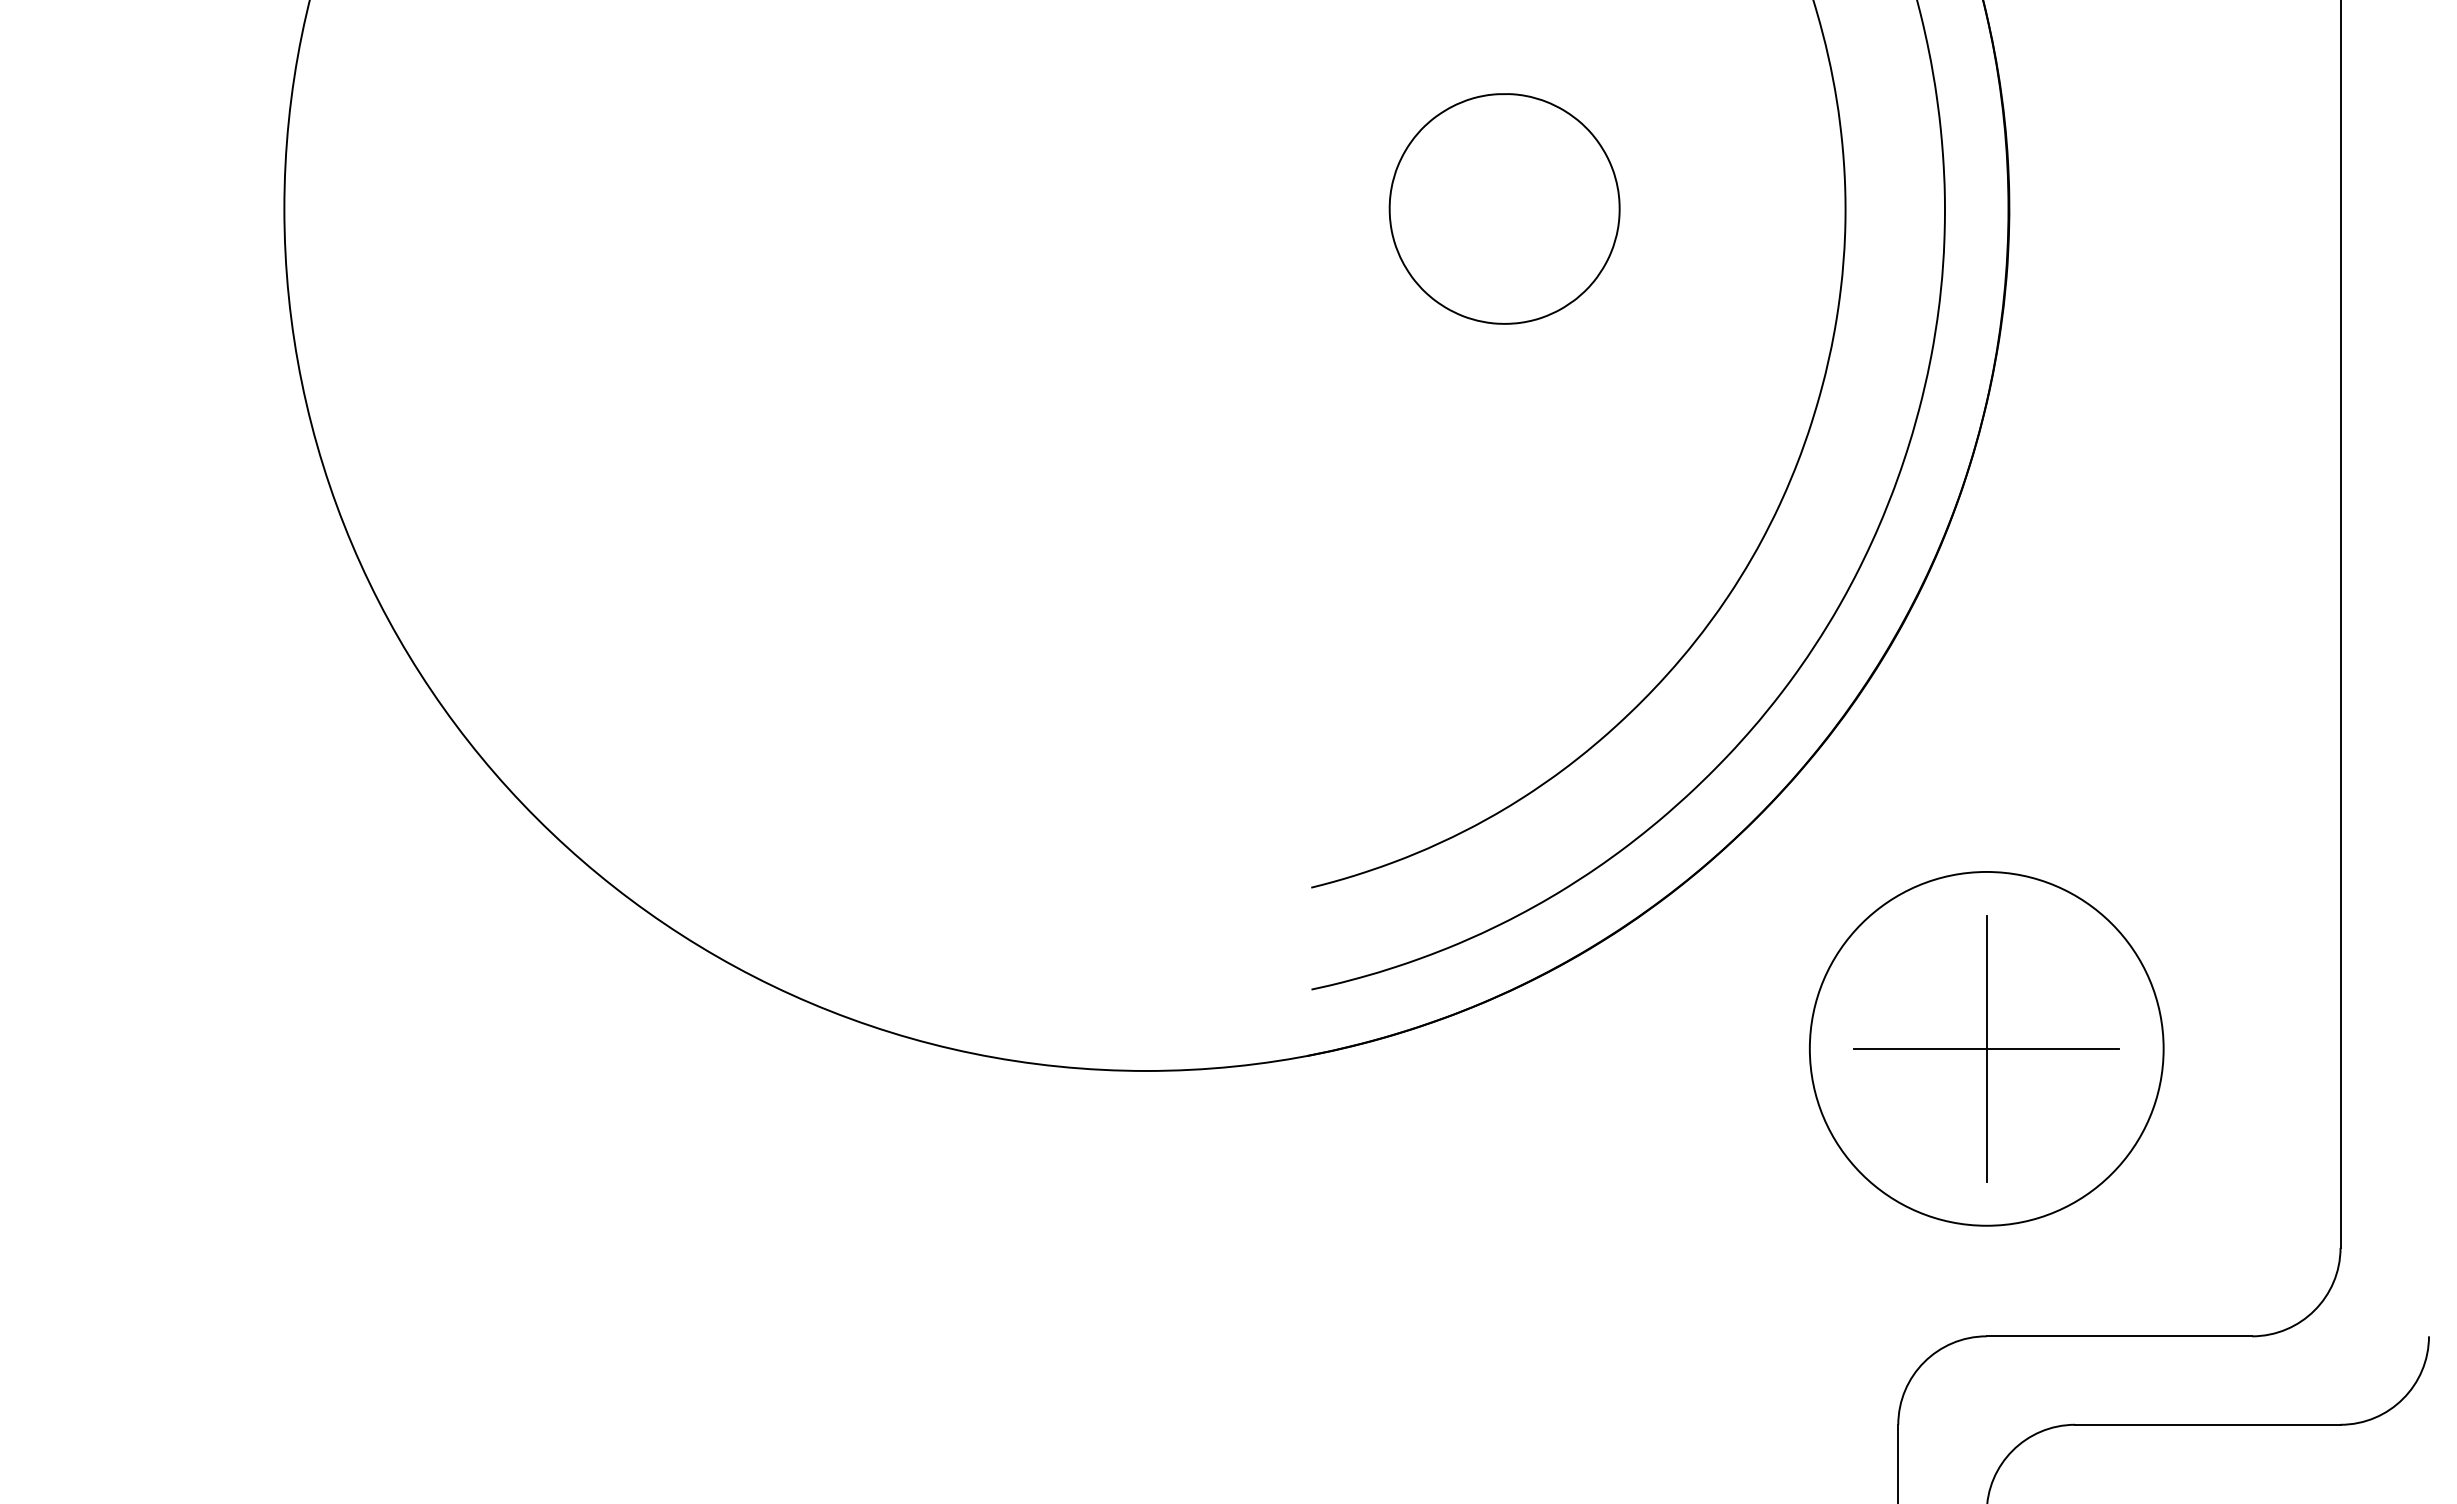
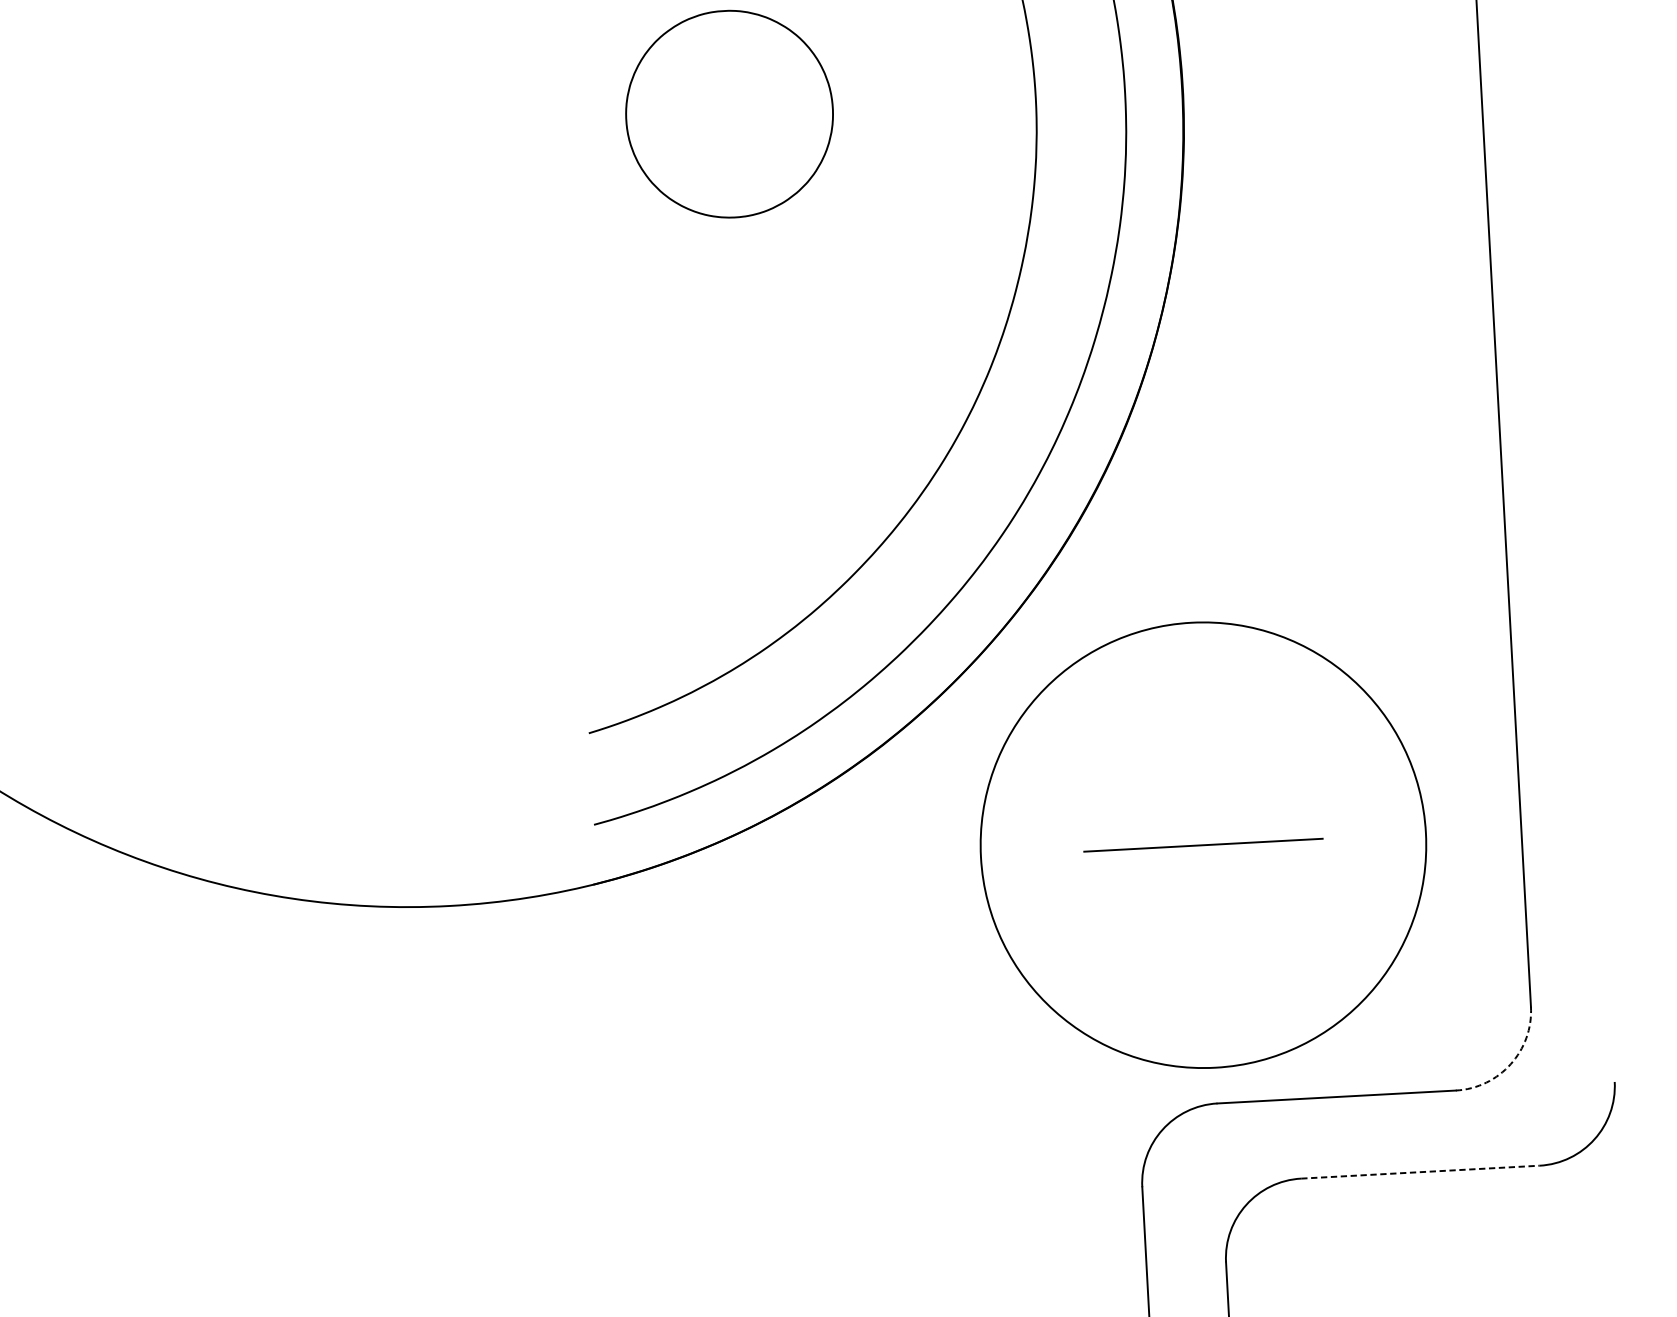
circle: (1986, 1048) -> (1203, 844), size x1.4
line: (1986, 1048) -> (1203, 844), removed
arc: (2314, 1310) -> (1510, 1064), solid -> dashed
line: (2207, 1424) -> (1420, 1171), solid -> dashed

